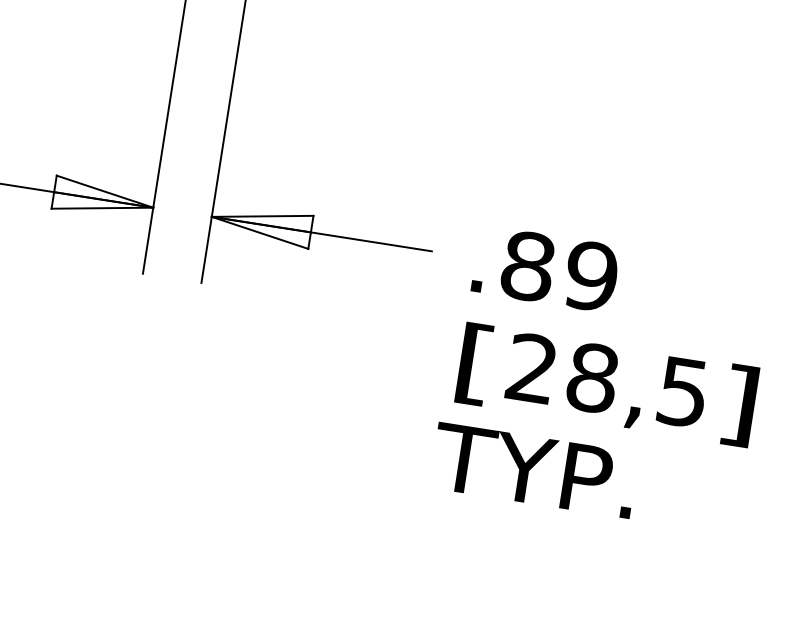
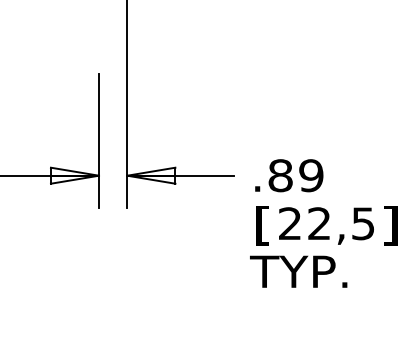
text: (592, 377) -> (319, 223), 28,5 -> 22,5

